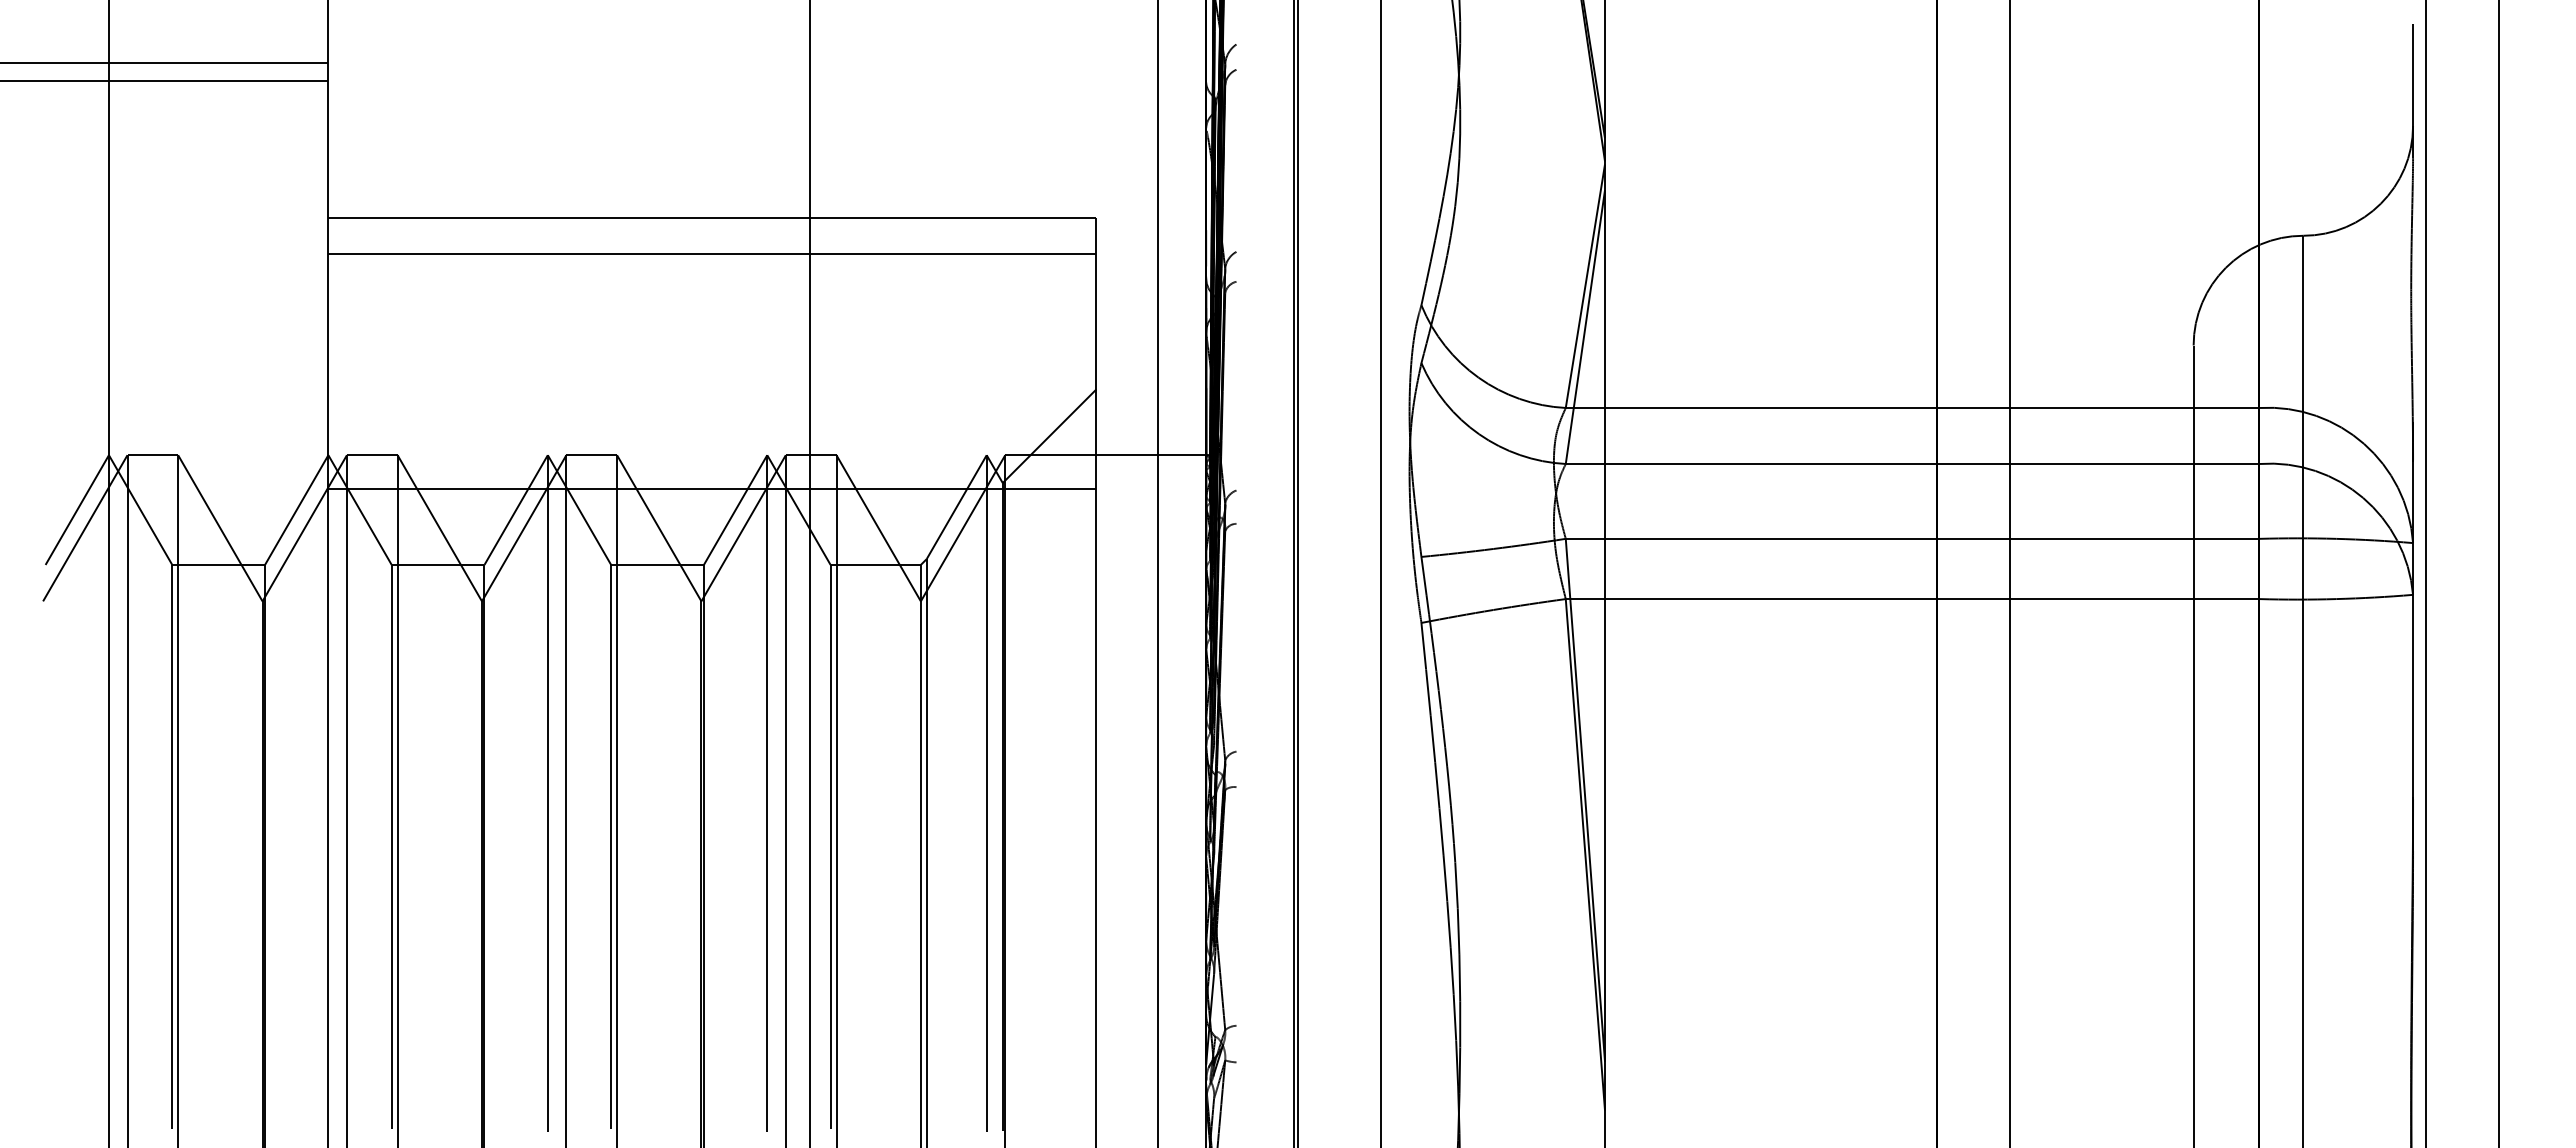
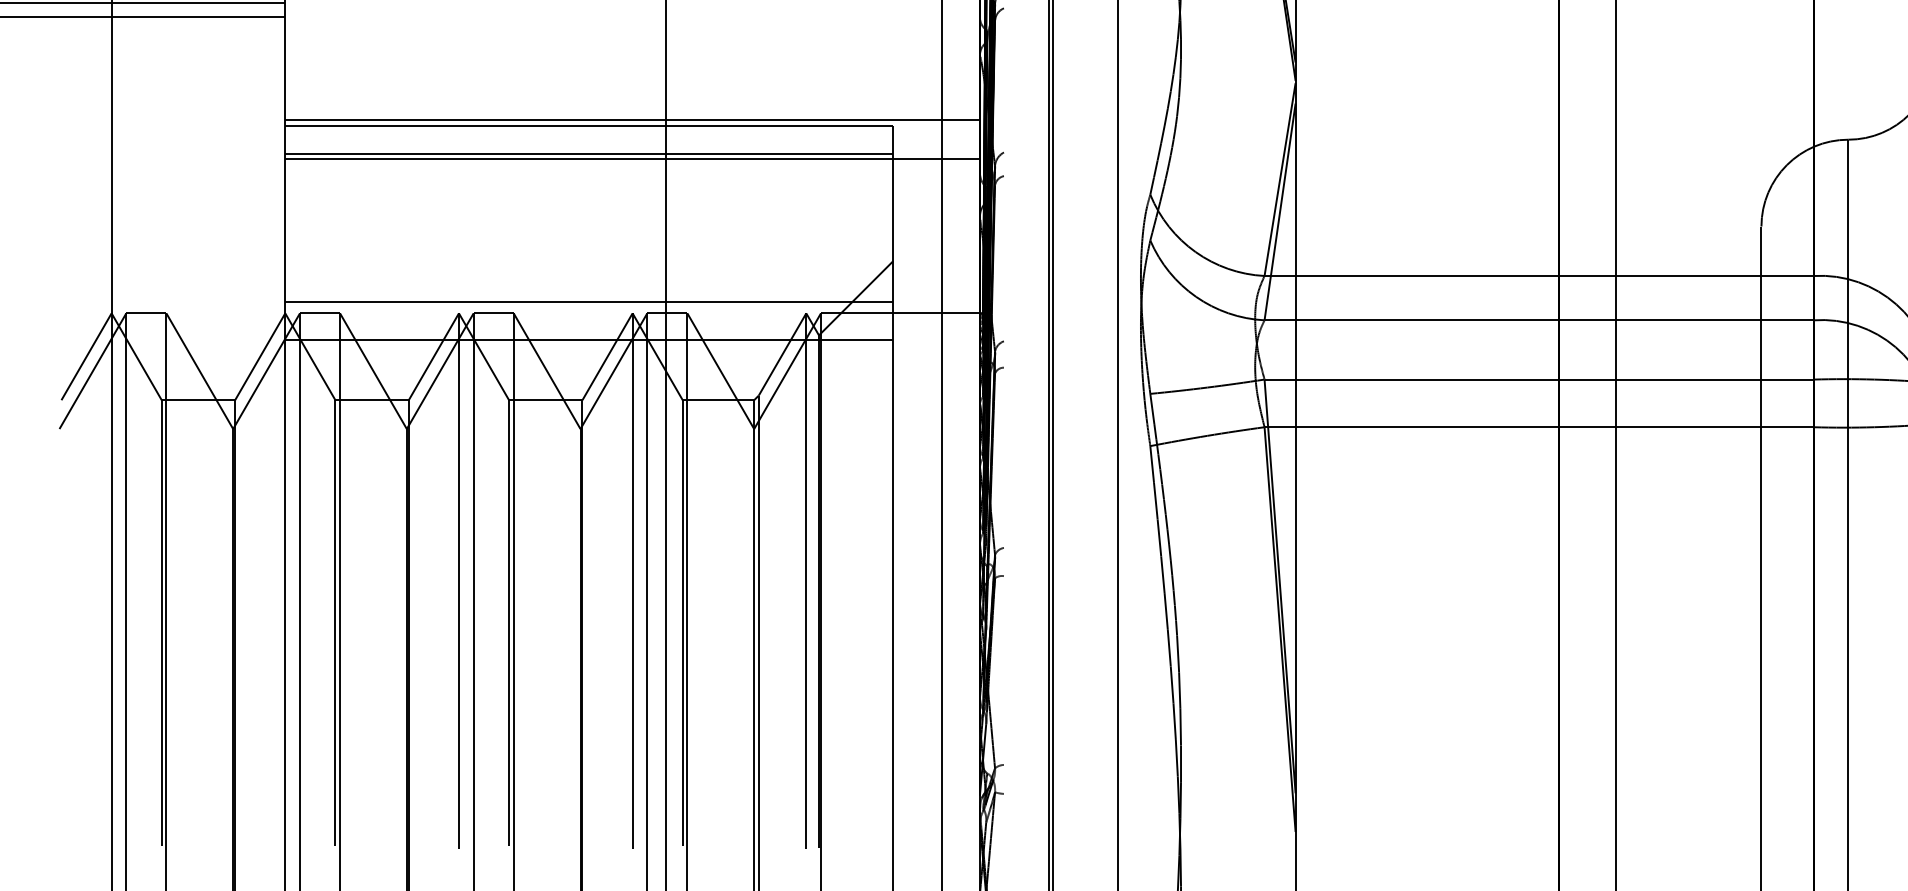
line: (767, 211) -> (632, 120), added
line: (767, 260) -> (632, 159), added
line: (712, 440) -> (589, 301), added

